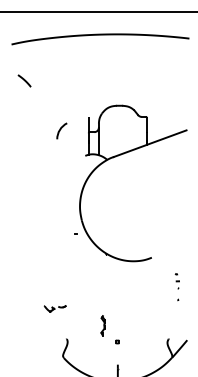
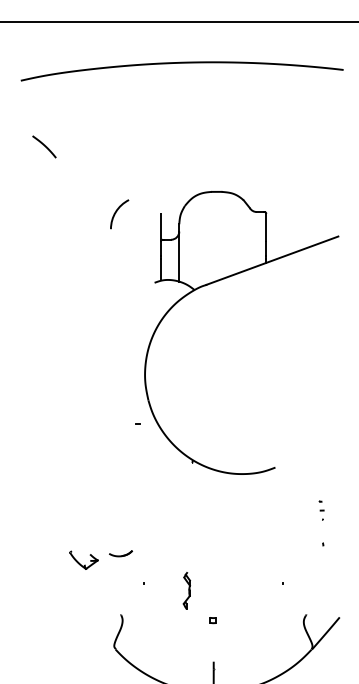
arc: (61, 129) -> (118, 211), moved
part: (176, 281) -> (320, 510), size x0.7
part: (54, 308) -> (98, 559), size x1.6

